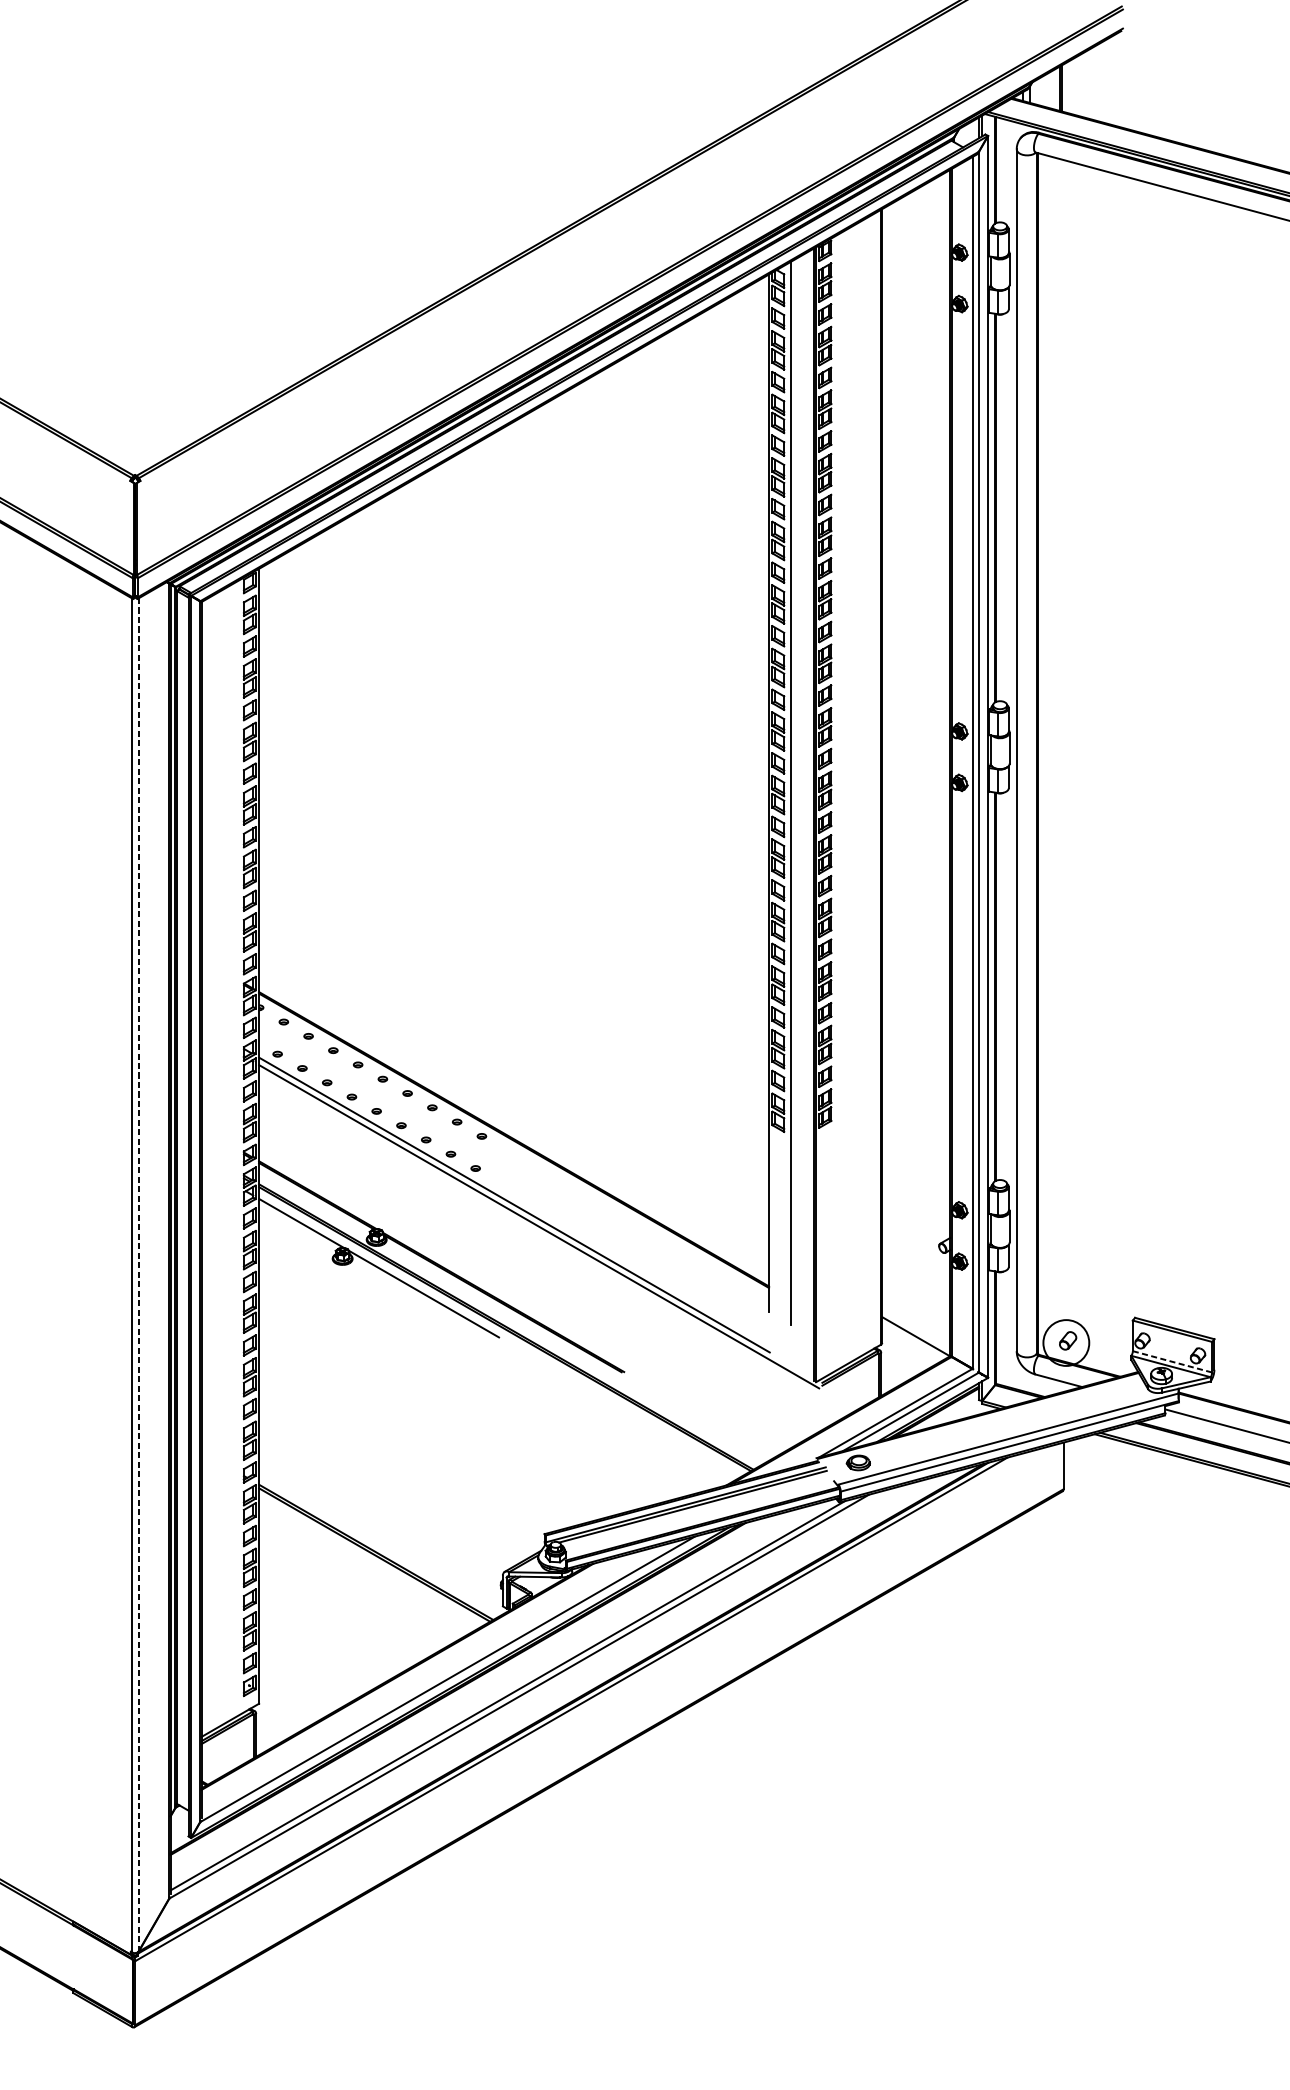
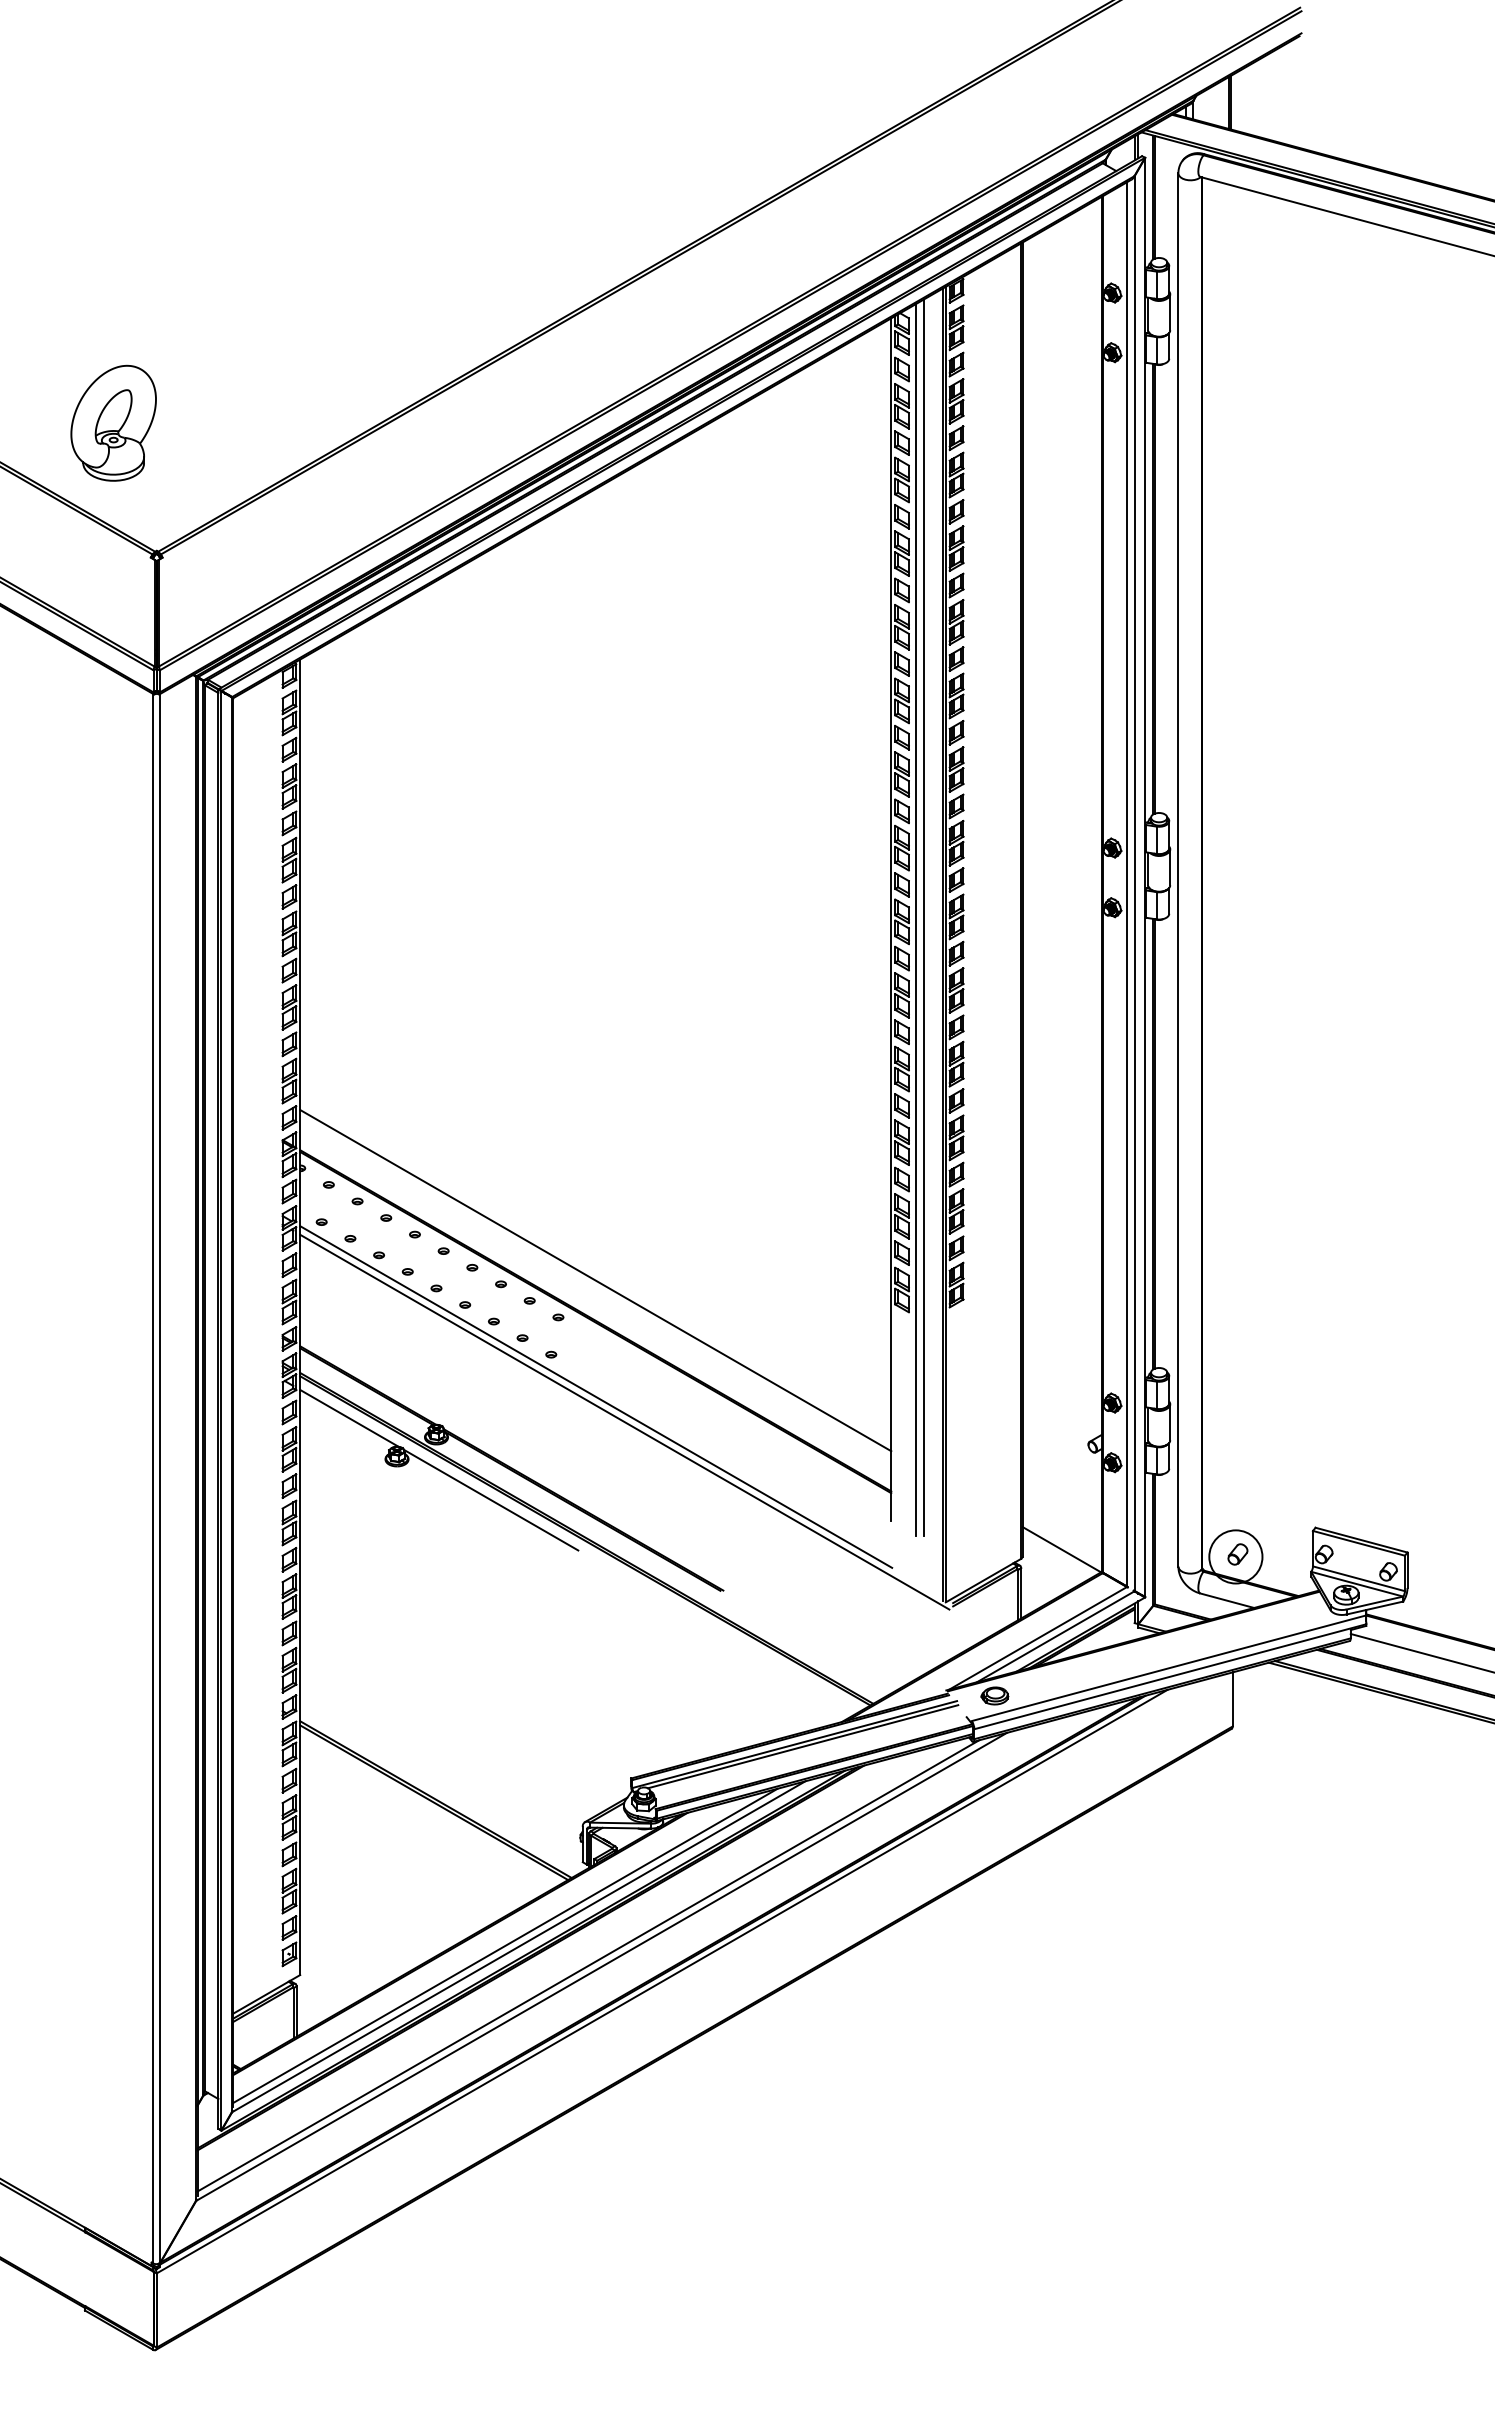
part: (98, 364) -> (113, 422), added
line: (796, 791) -> (923, 917), added
line: (513, 1104) -> (595, 1280), added
line: (138, 1274) -> (160, 1477), dashed -> solid
line: (1172, 1361) -> (1358, 1578), dashed -> solid
line: (436, 1678) -> (505, 1945), added

